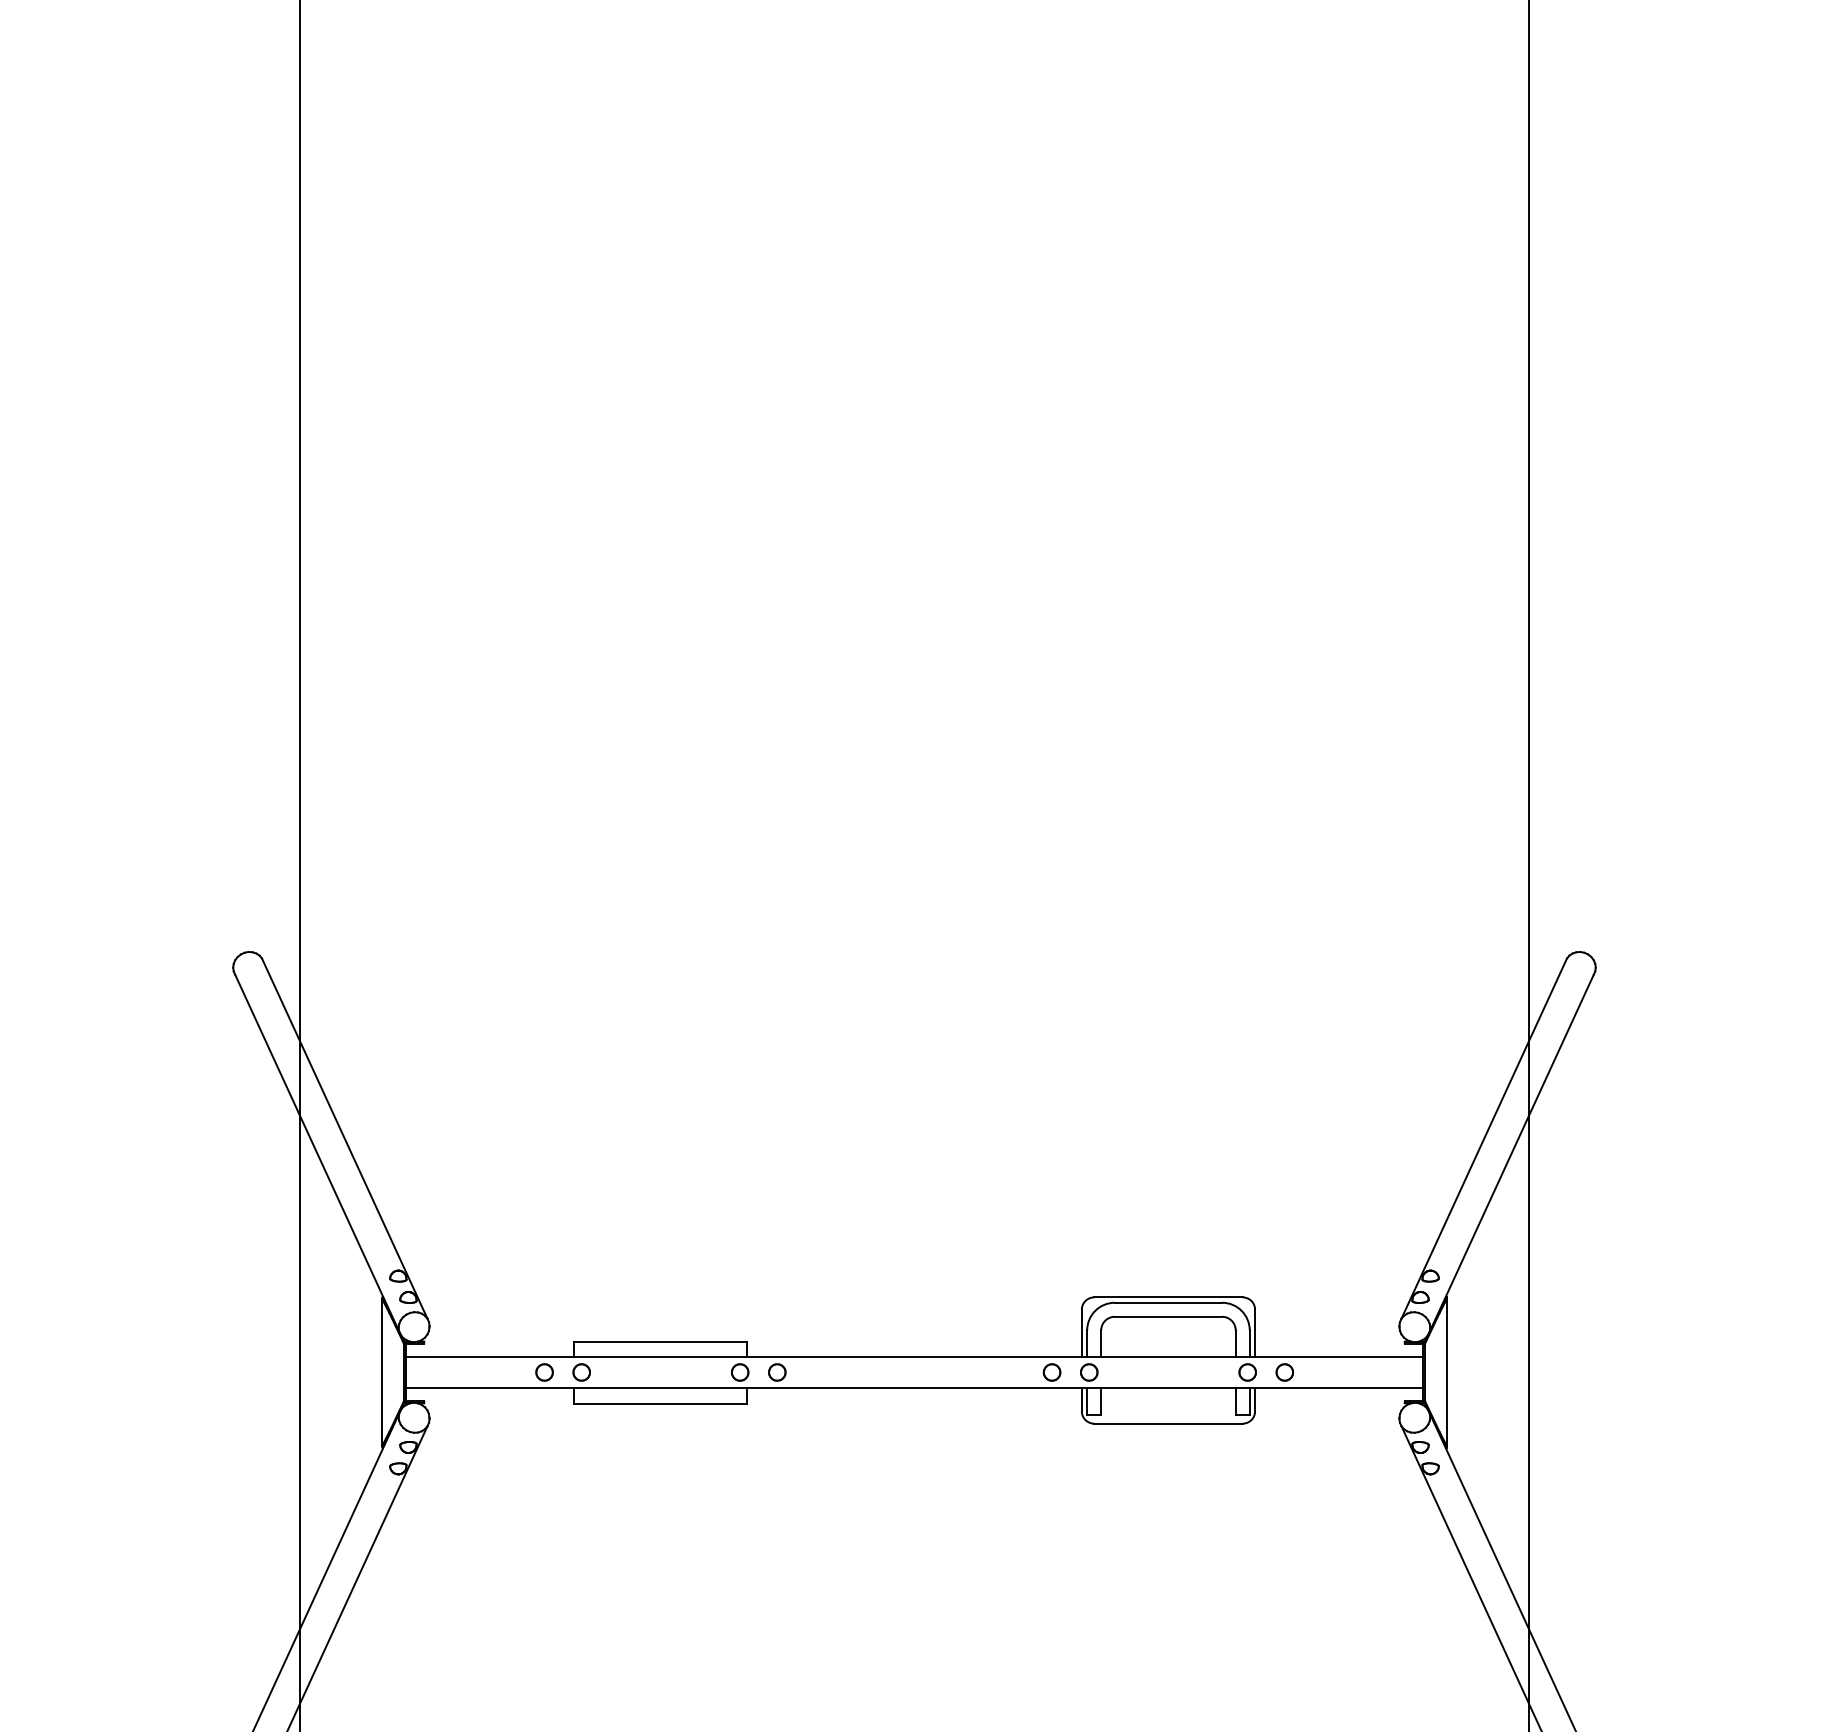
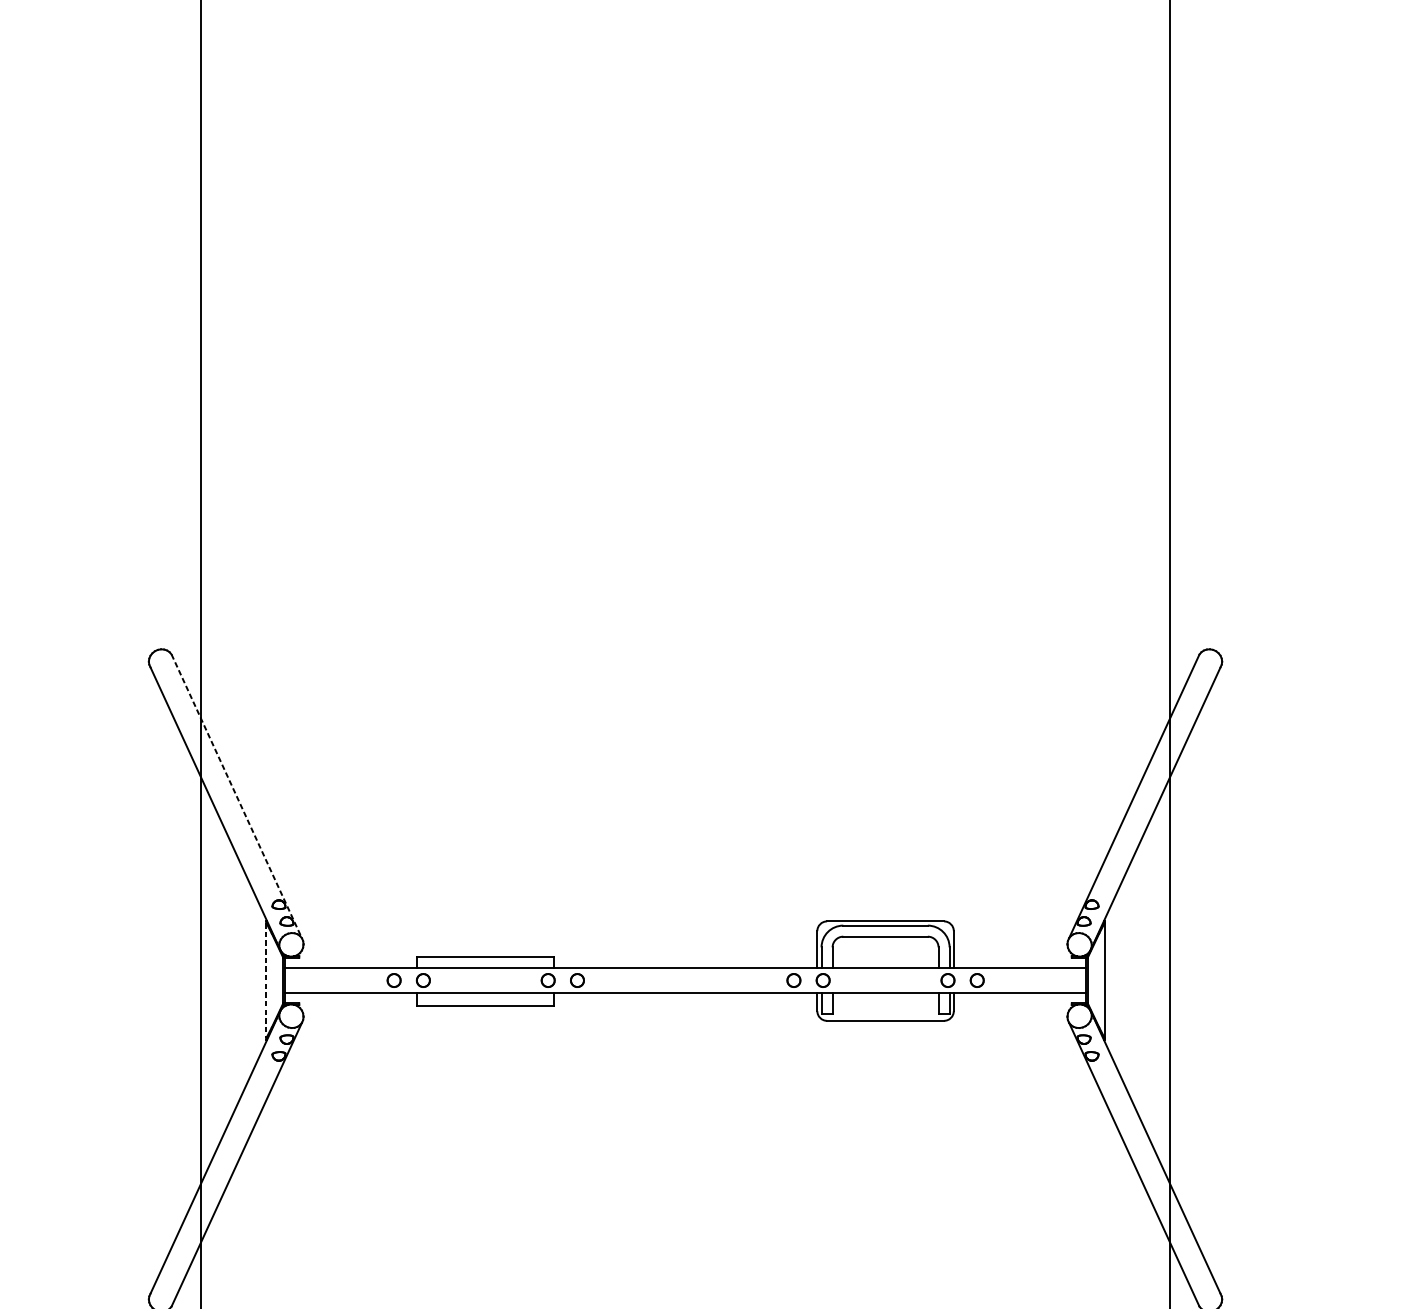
line: (344, 1139) -> (236, 797), solid -> dashed
line: (382, 1372) -> (266, 980), solid -> dashed

